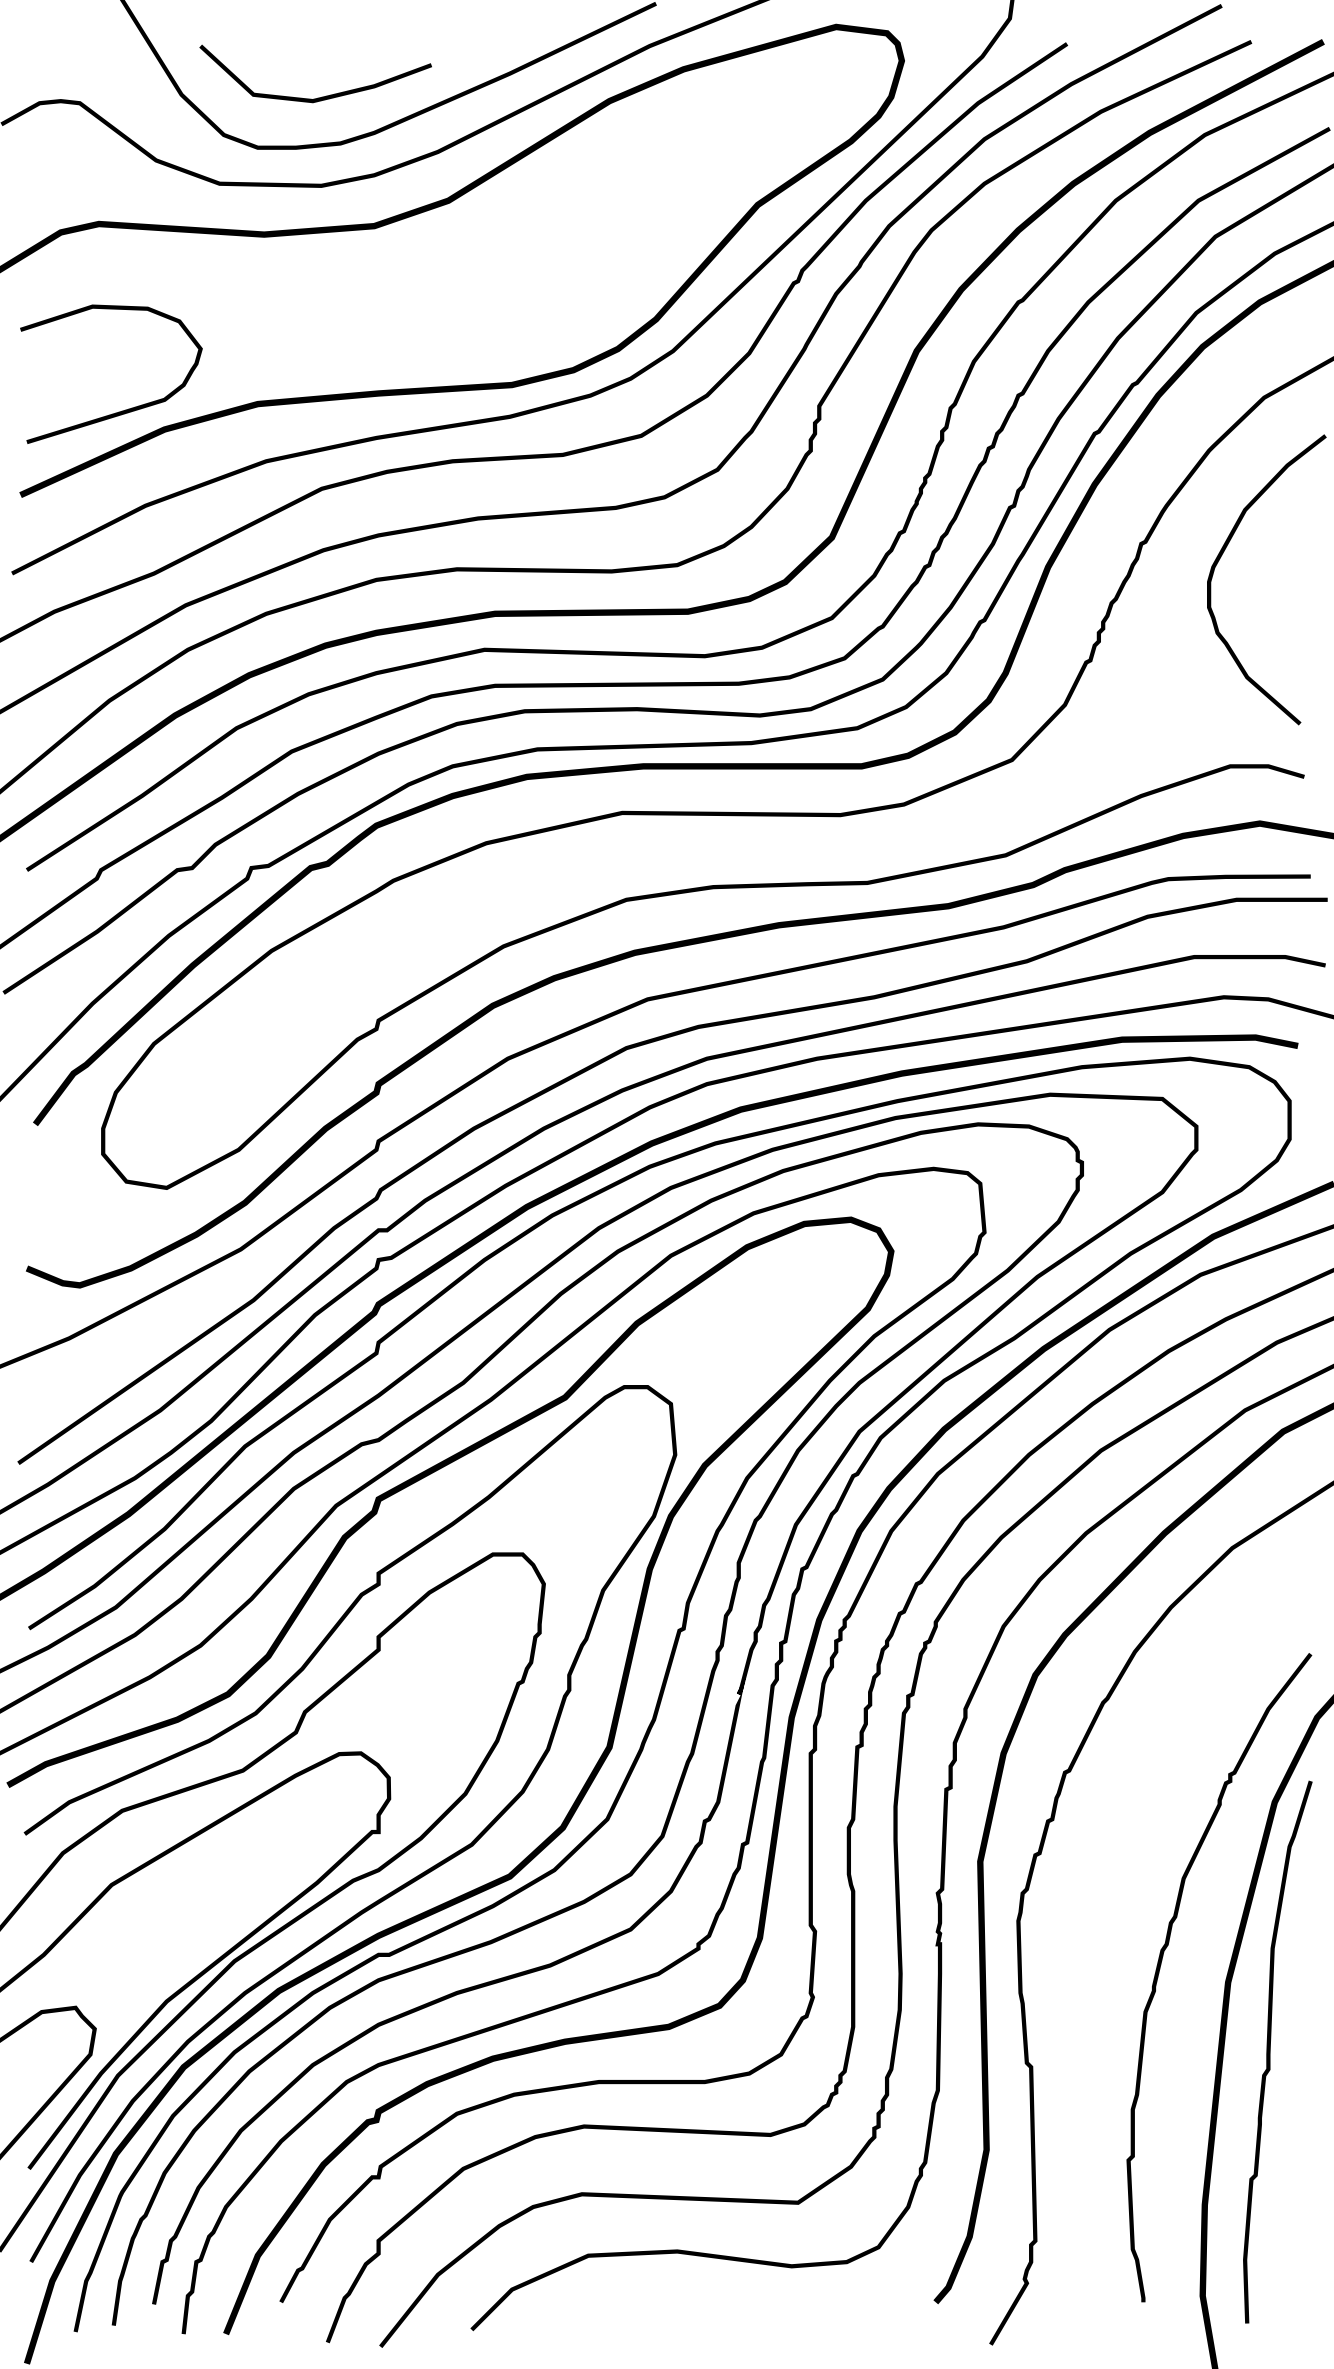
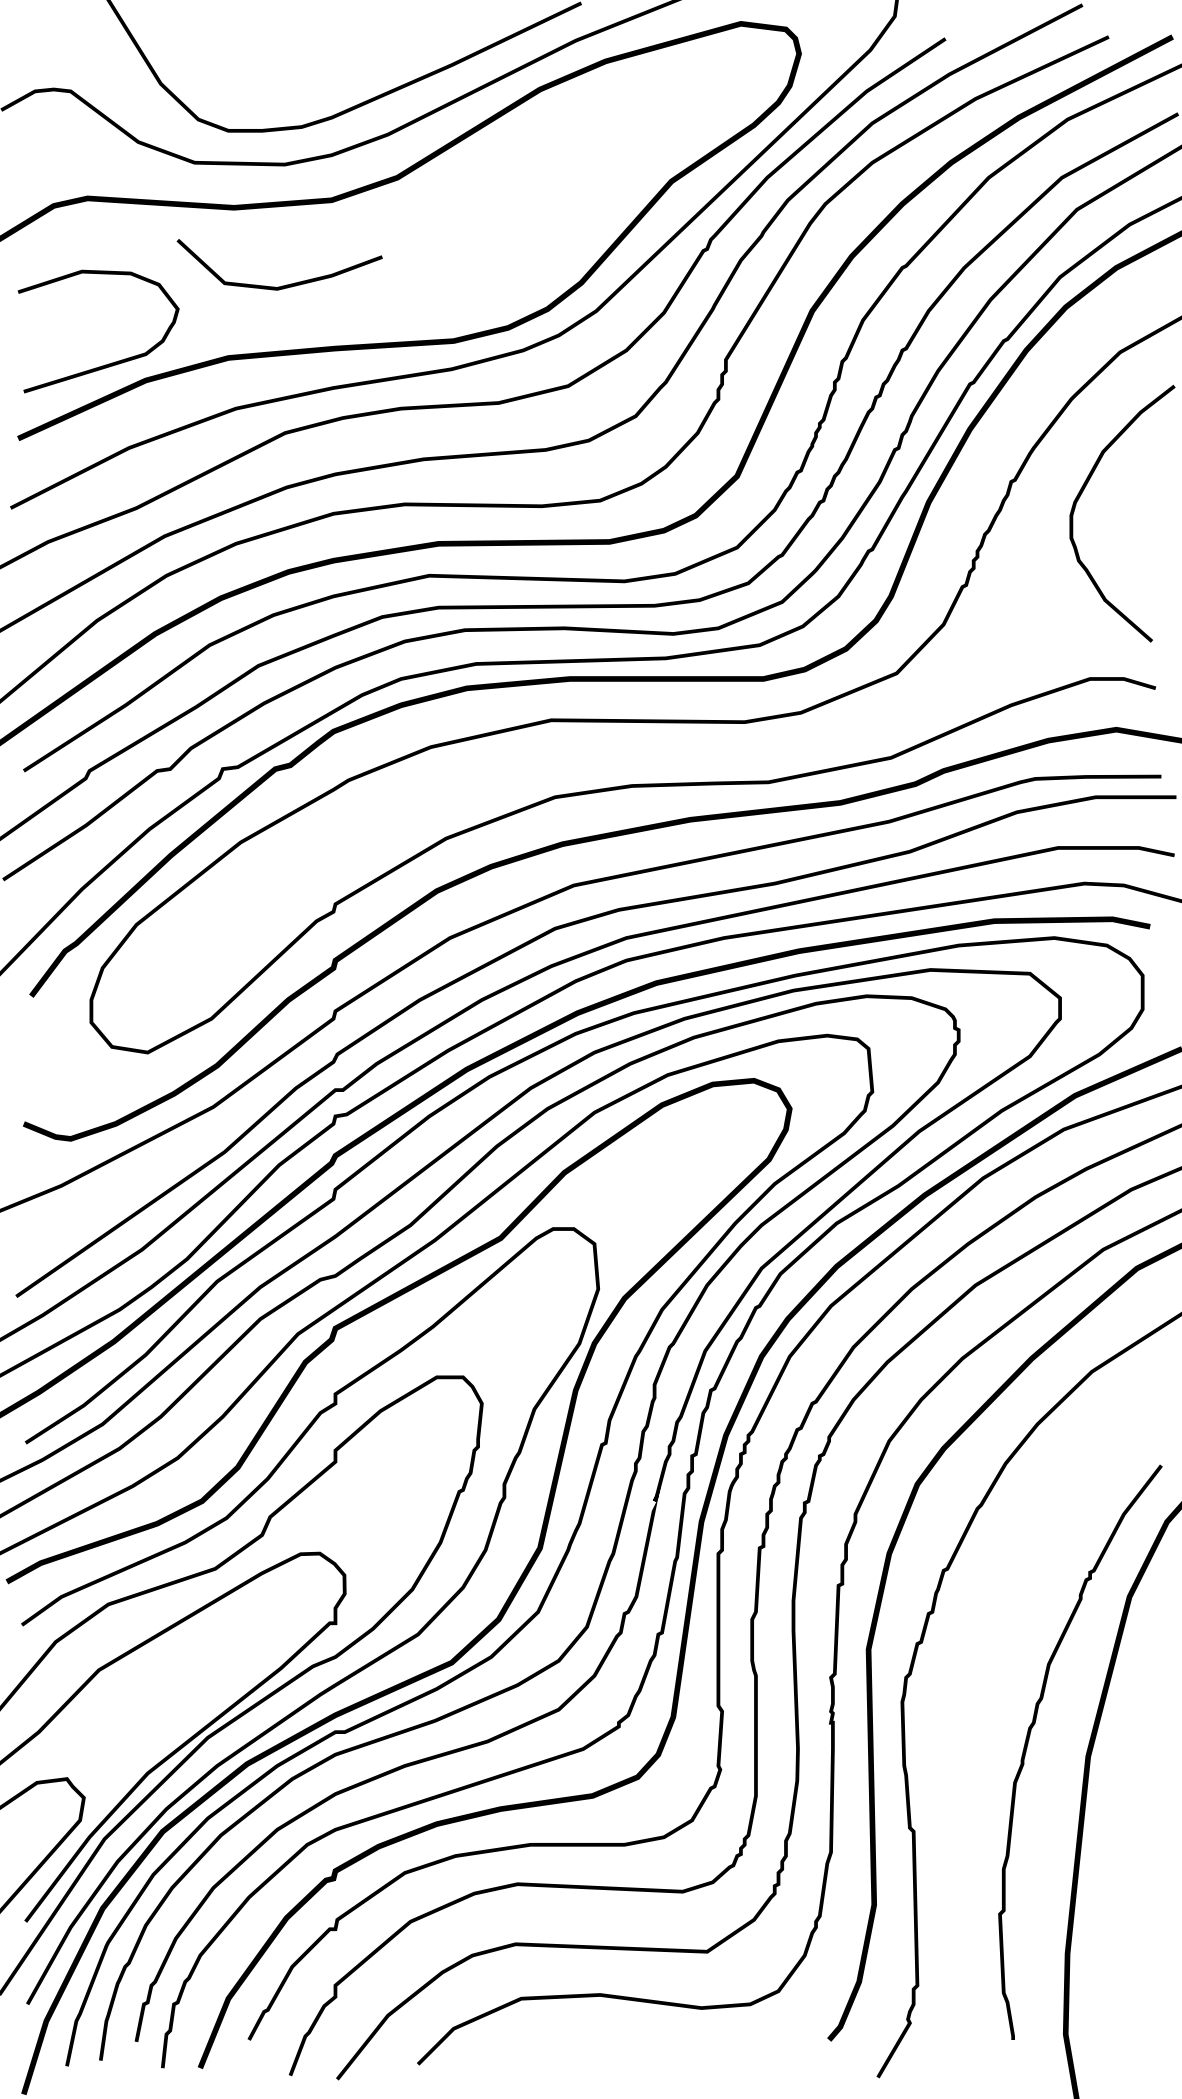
line: (322, 96) -> (285, 284), moved
curve: (1270, 2051) -> (1125, 1817), removed

